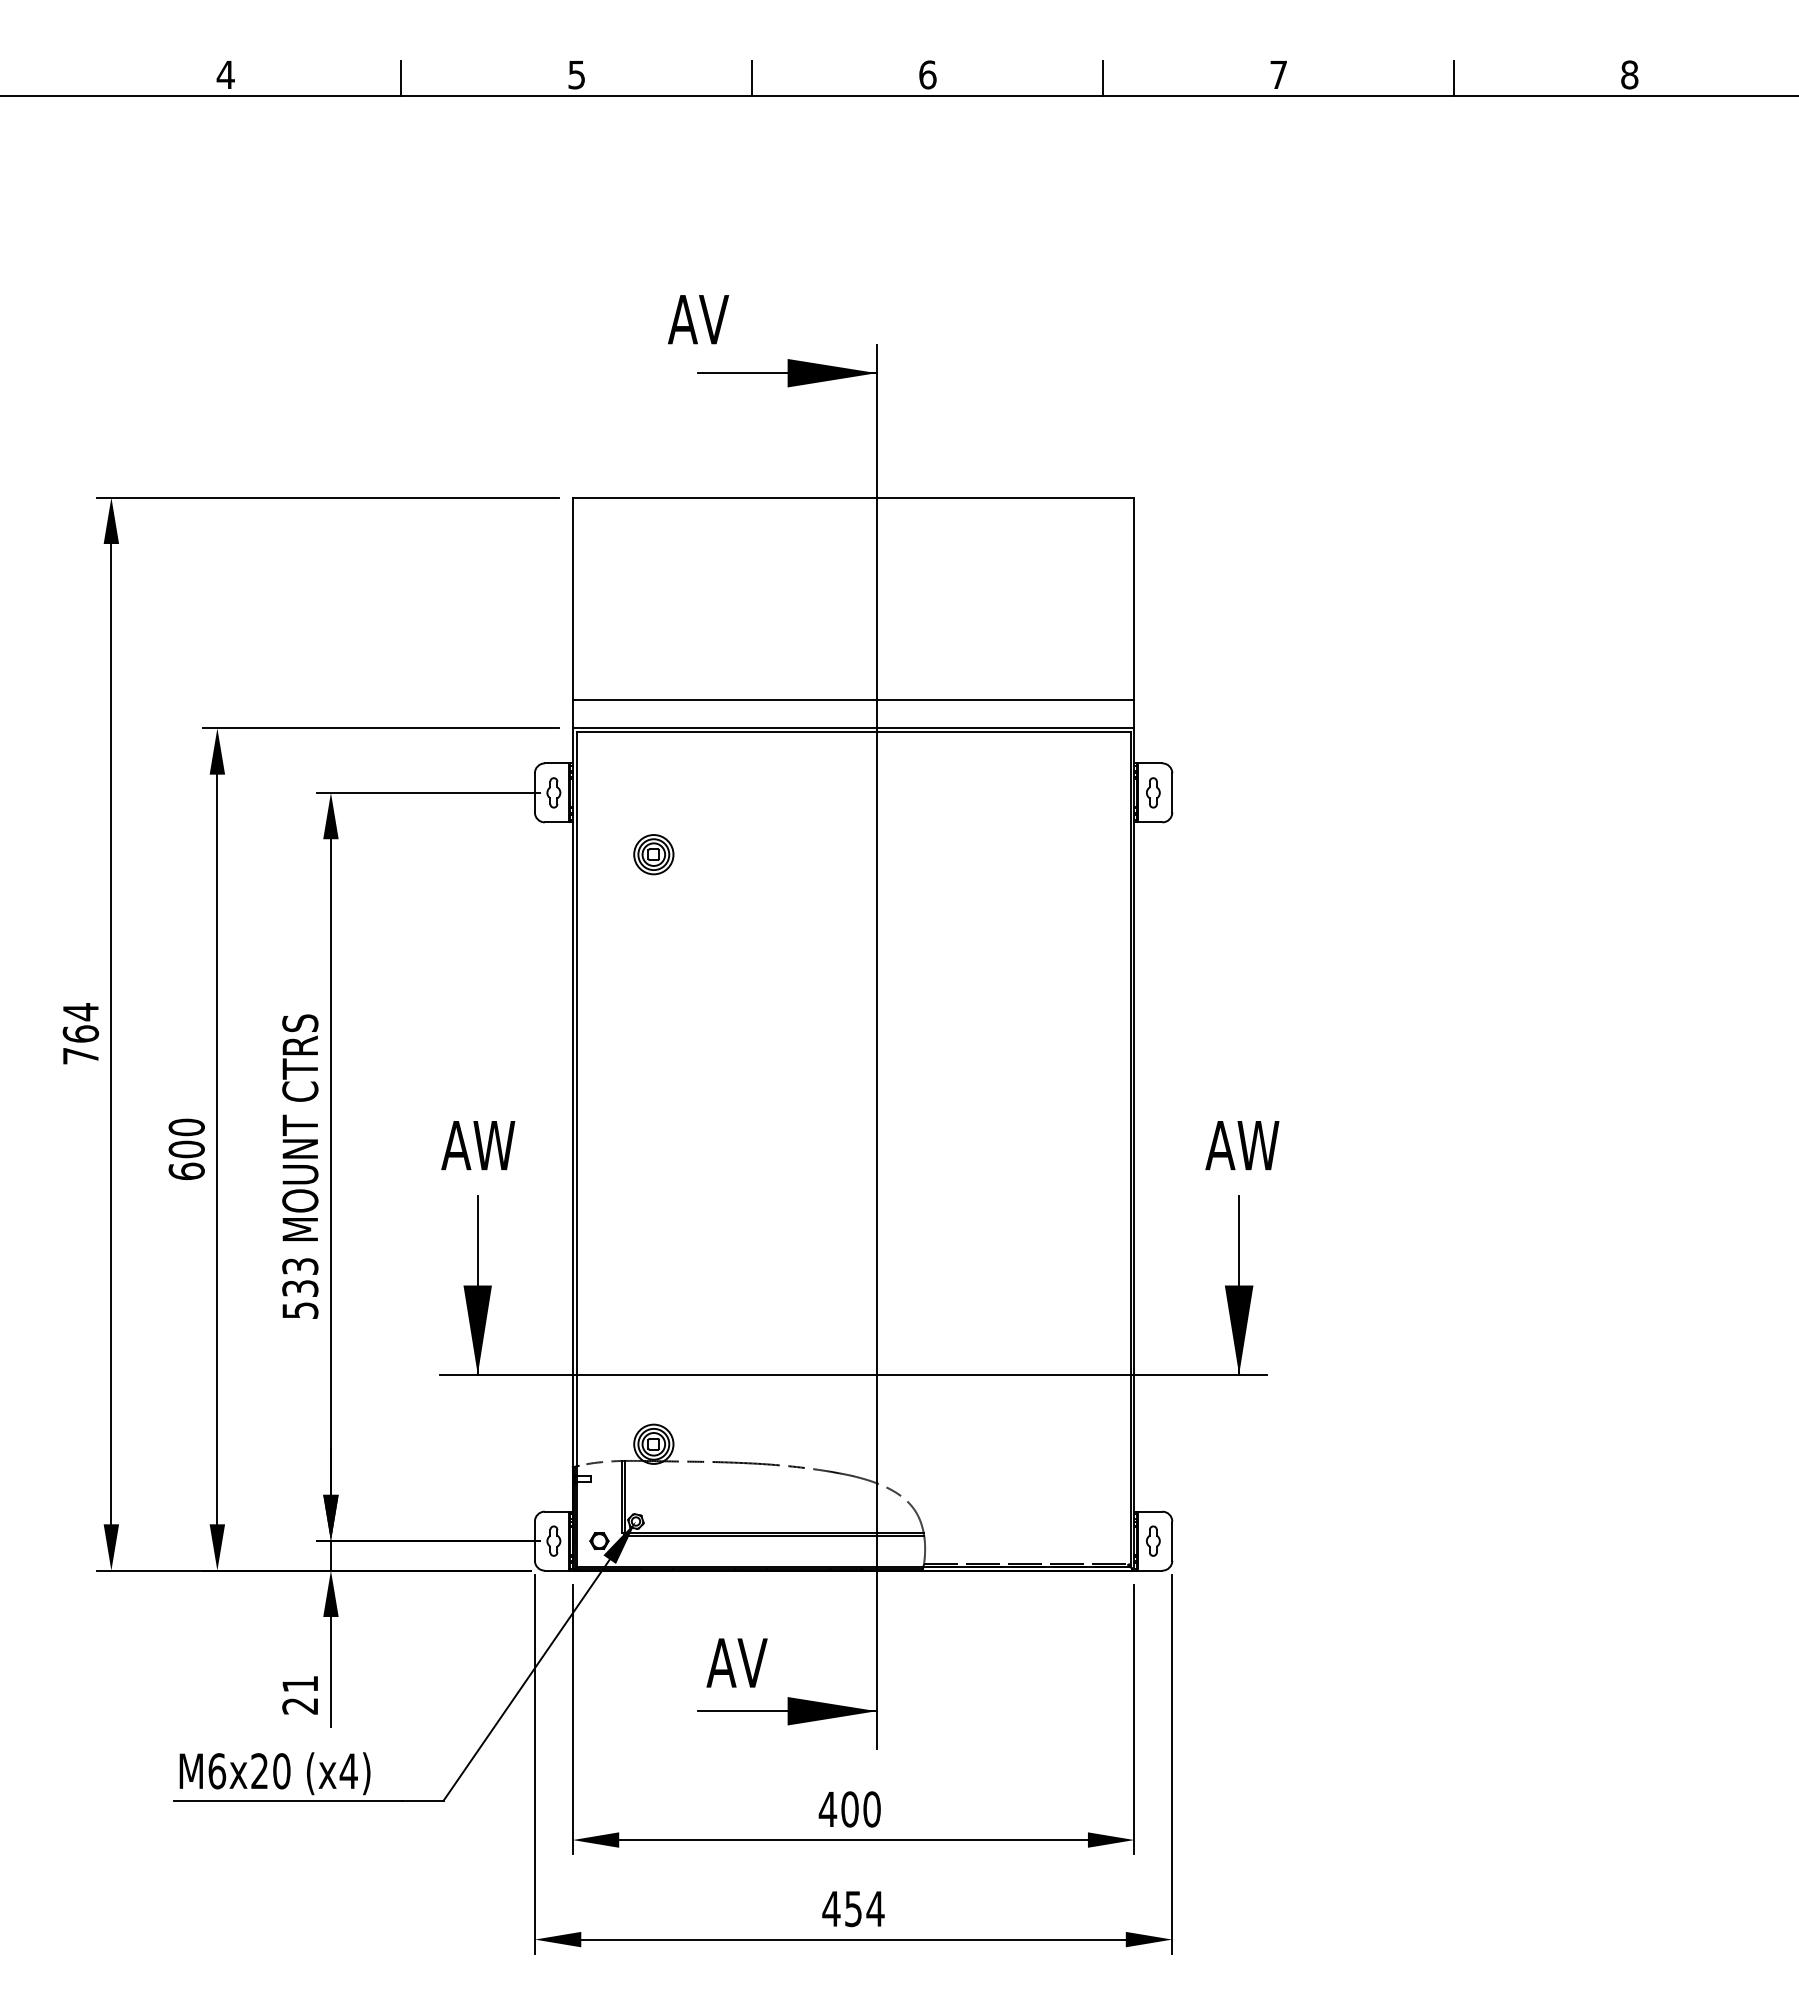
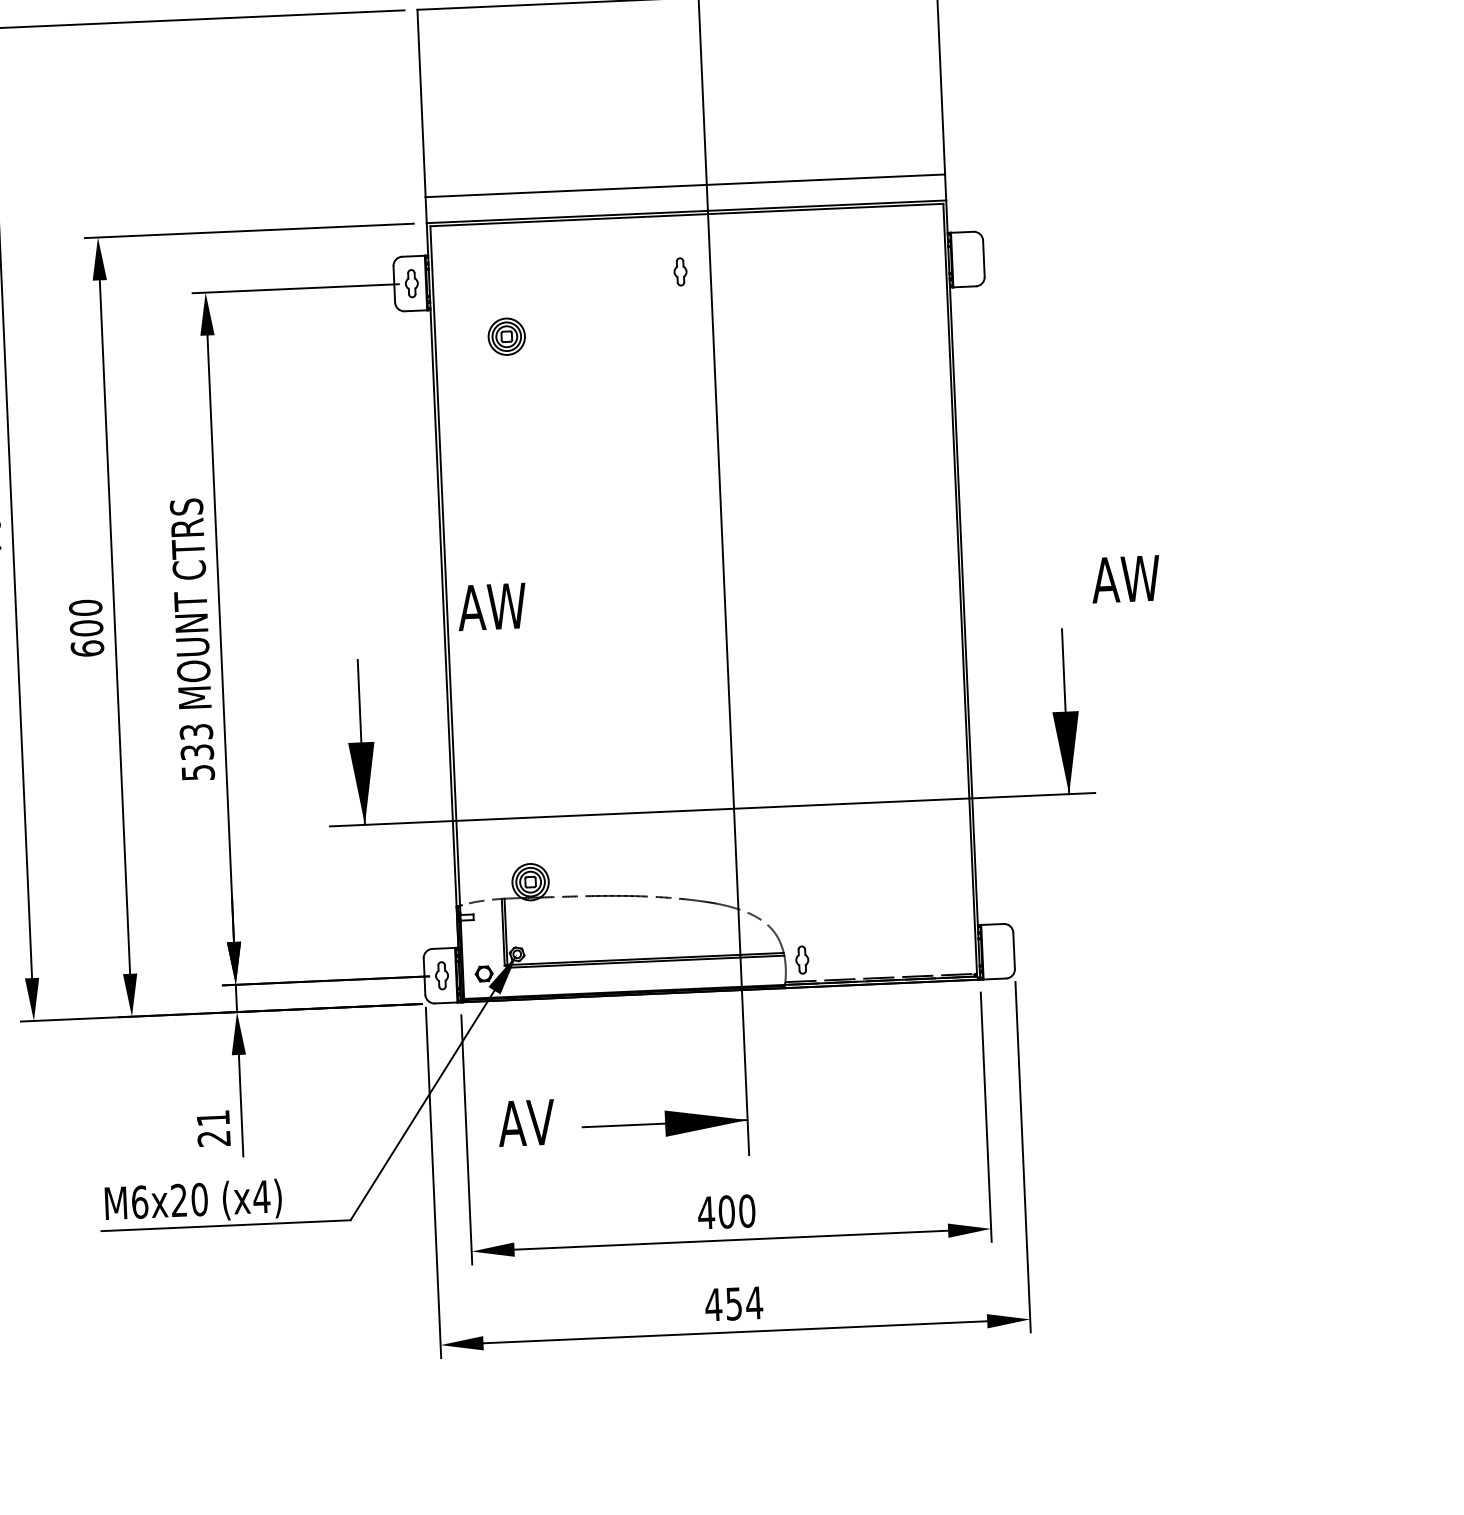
part: (1153, 792) -> (680, 271), moved
text: (478, 1145) -> (492, 606), moved
text: (1242, 1145) -> (1125, 579), moved
part: (1153, 1540) -> (802, 959), moved
text: (736, 1662) -> (525, 1122), moved

